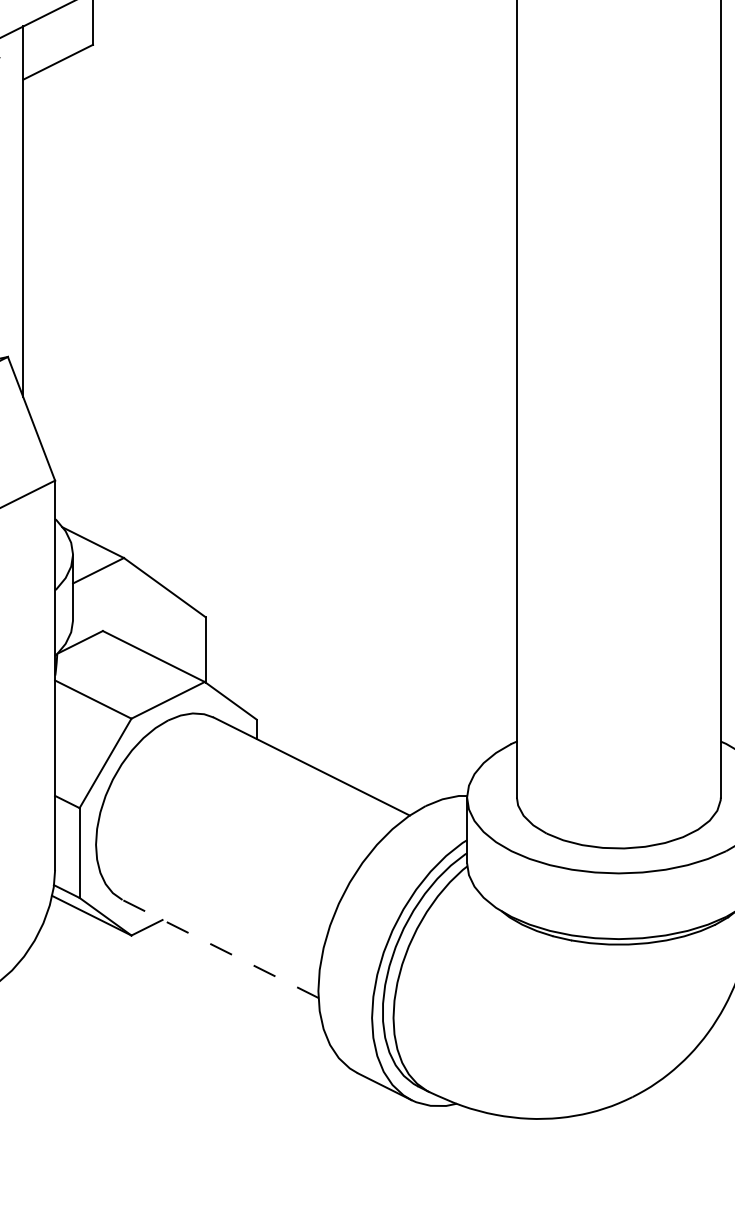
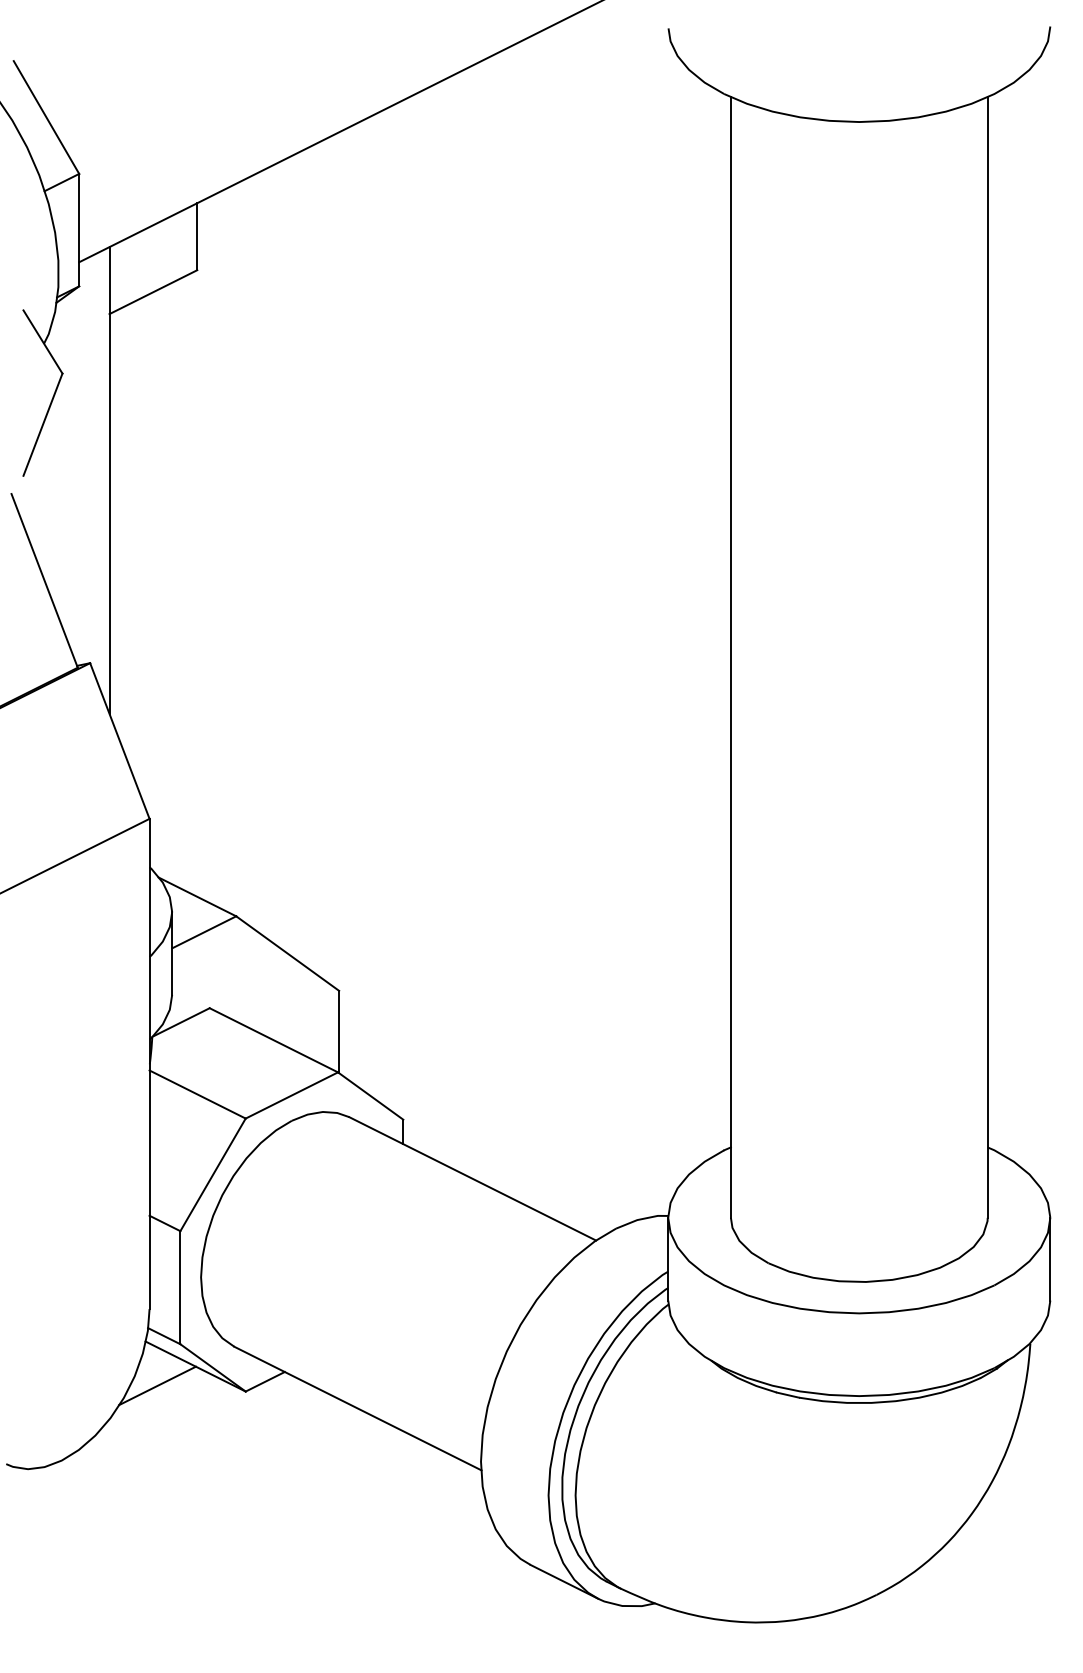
line: (61, 930) -> (157, 1385), added
line: (220, 948) -> (357, 1408), dashed -> solid

